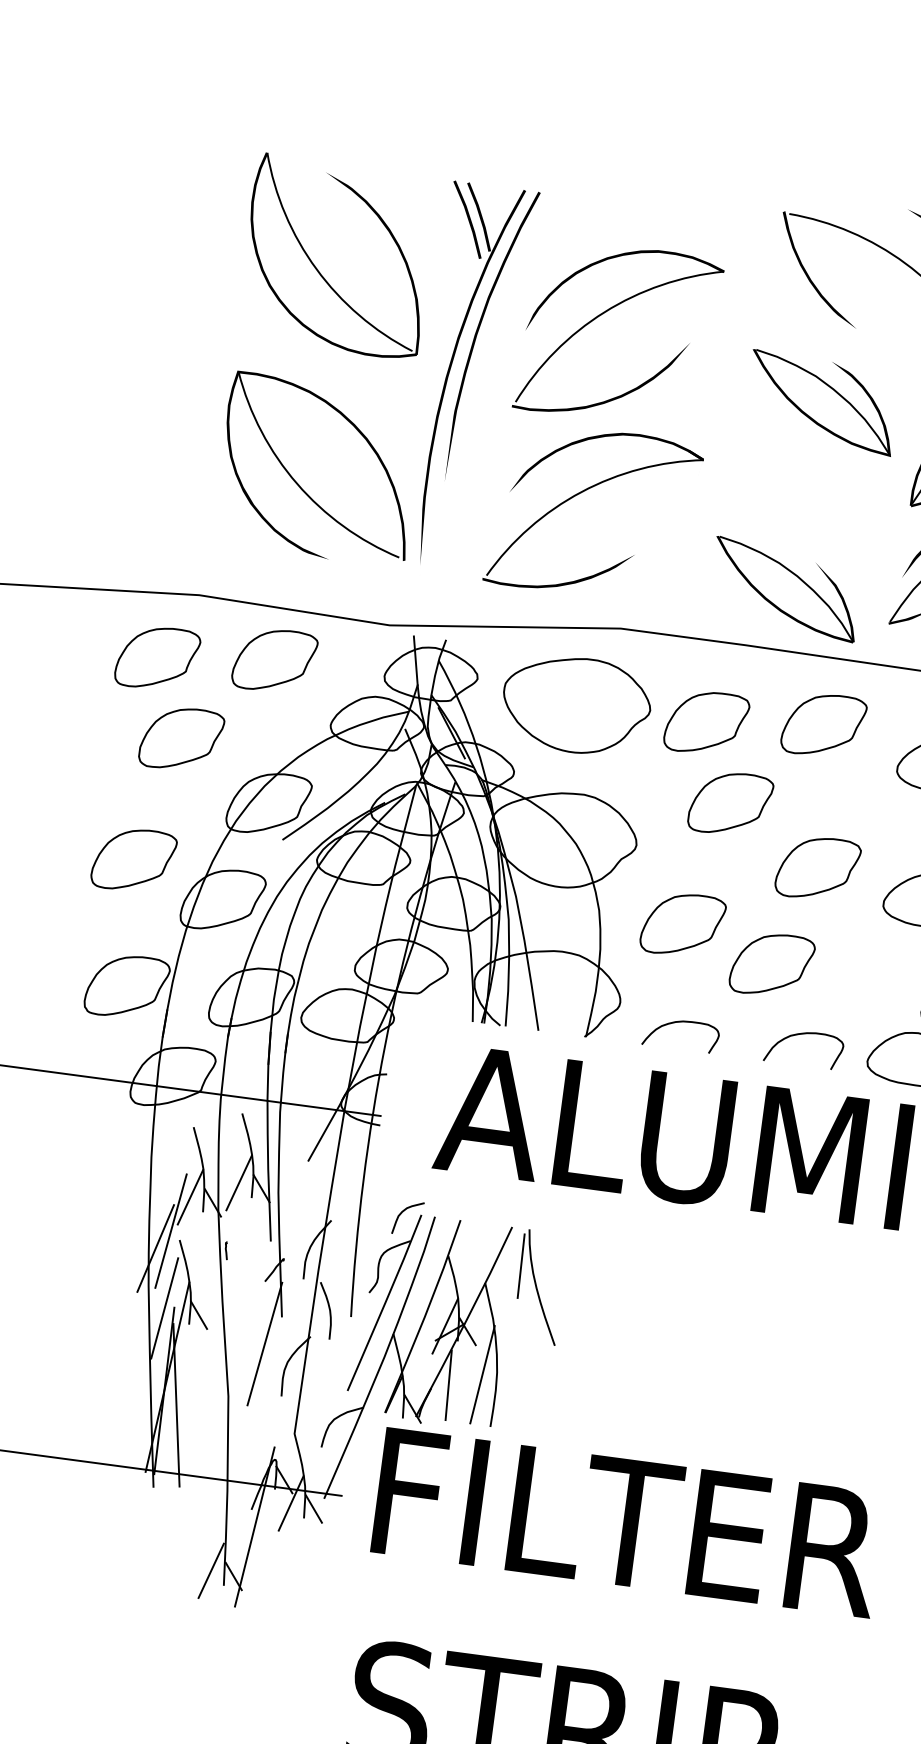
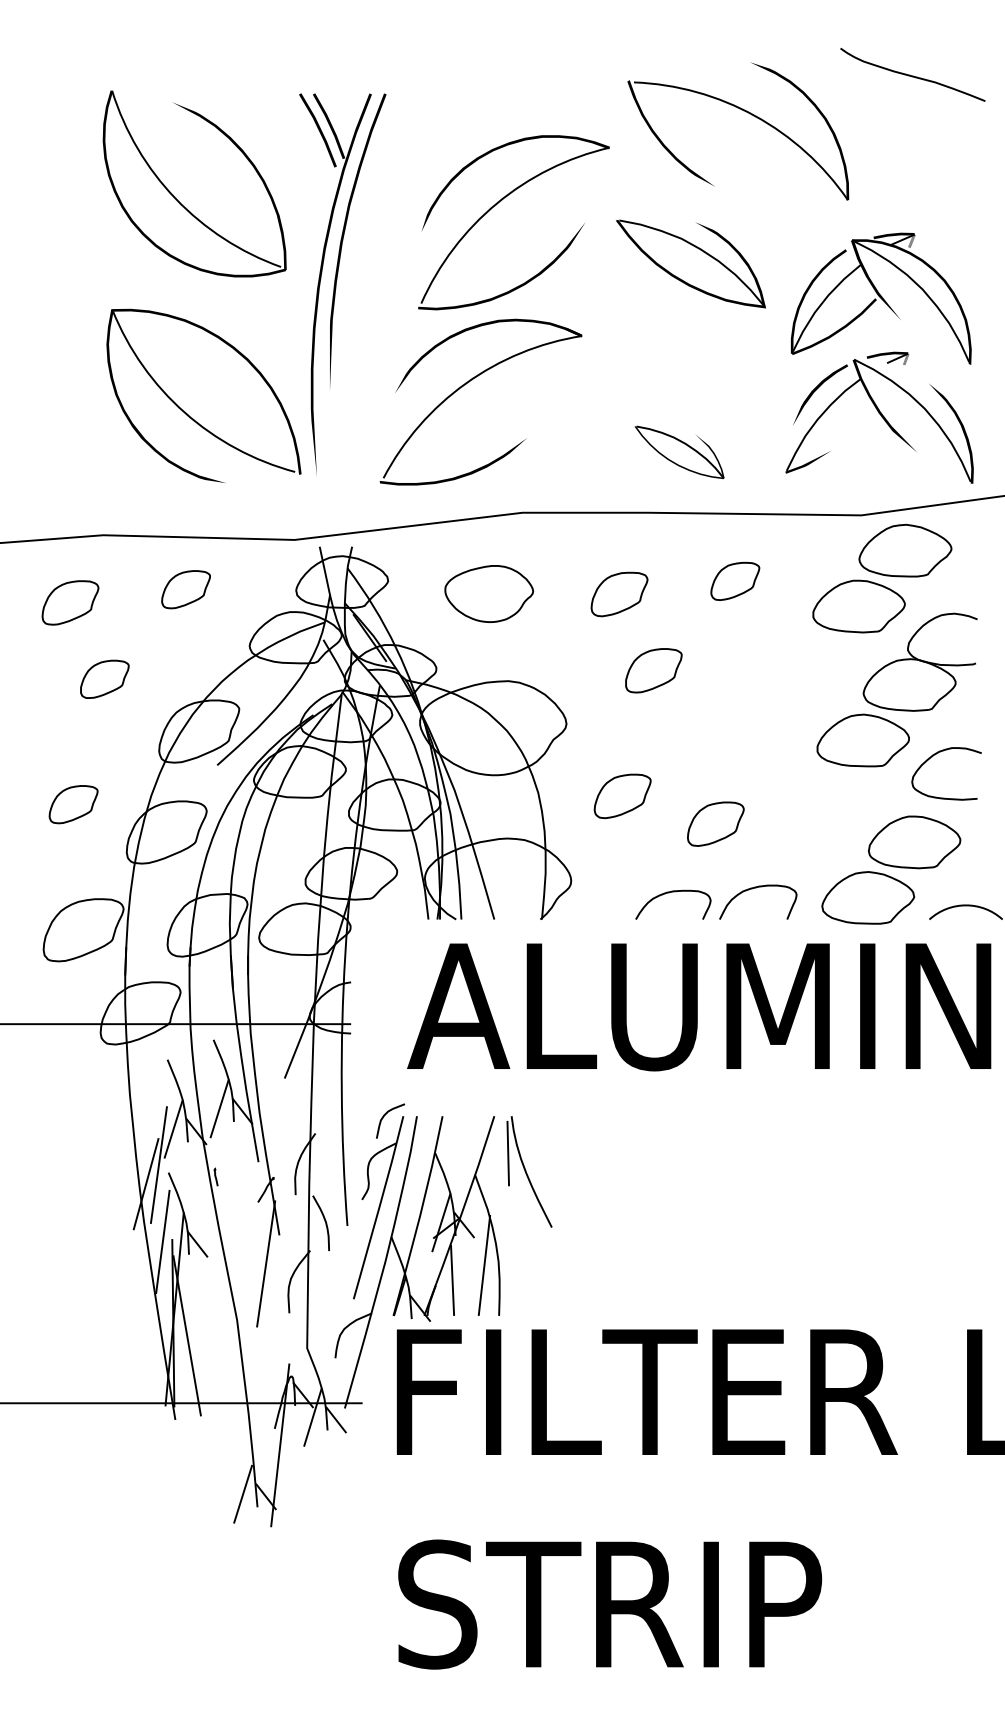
part: (603, 314) -> (496, 205), moved
part: (785, 589) -> (679, 452), size x0.6
part: (157, 657) -> (70, 602), size x0.7
part: (274, 660) -> (185, 589), size x0.6
part: (577, 704) -> (489, 593), size x0.6
part: (706, 723) -> (619, 594), size x0.7
part: (824, 725) -> (735, 581), size x0.6
part: (181, 739) -> (104, 679), size x0.6
part: (730, 803) -> (653, 670), size x0.7
part: (133, 859) -> (73, 804), size x0.6
part: (818, 868) -> (748, 723), removed
part: (682, 925) -> (622, 796), size x0.7
part: (771, 965) -> (715, 824), size x0.7
curve: (678, 1023) -> (669, 893), moved

